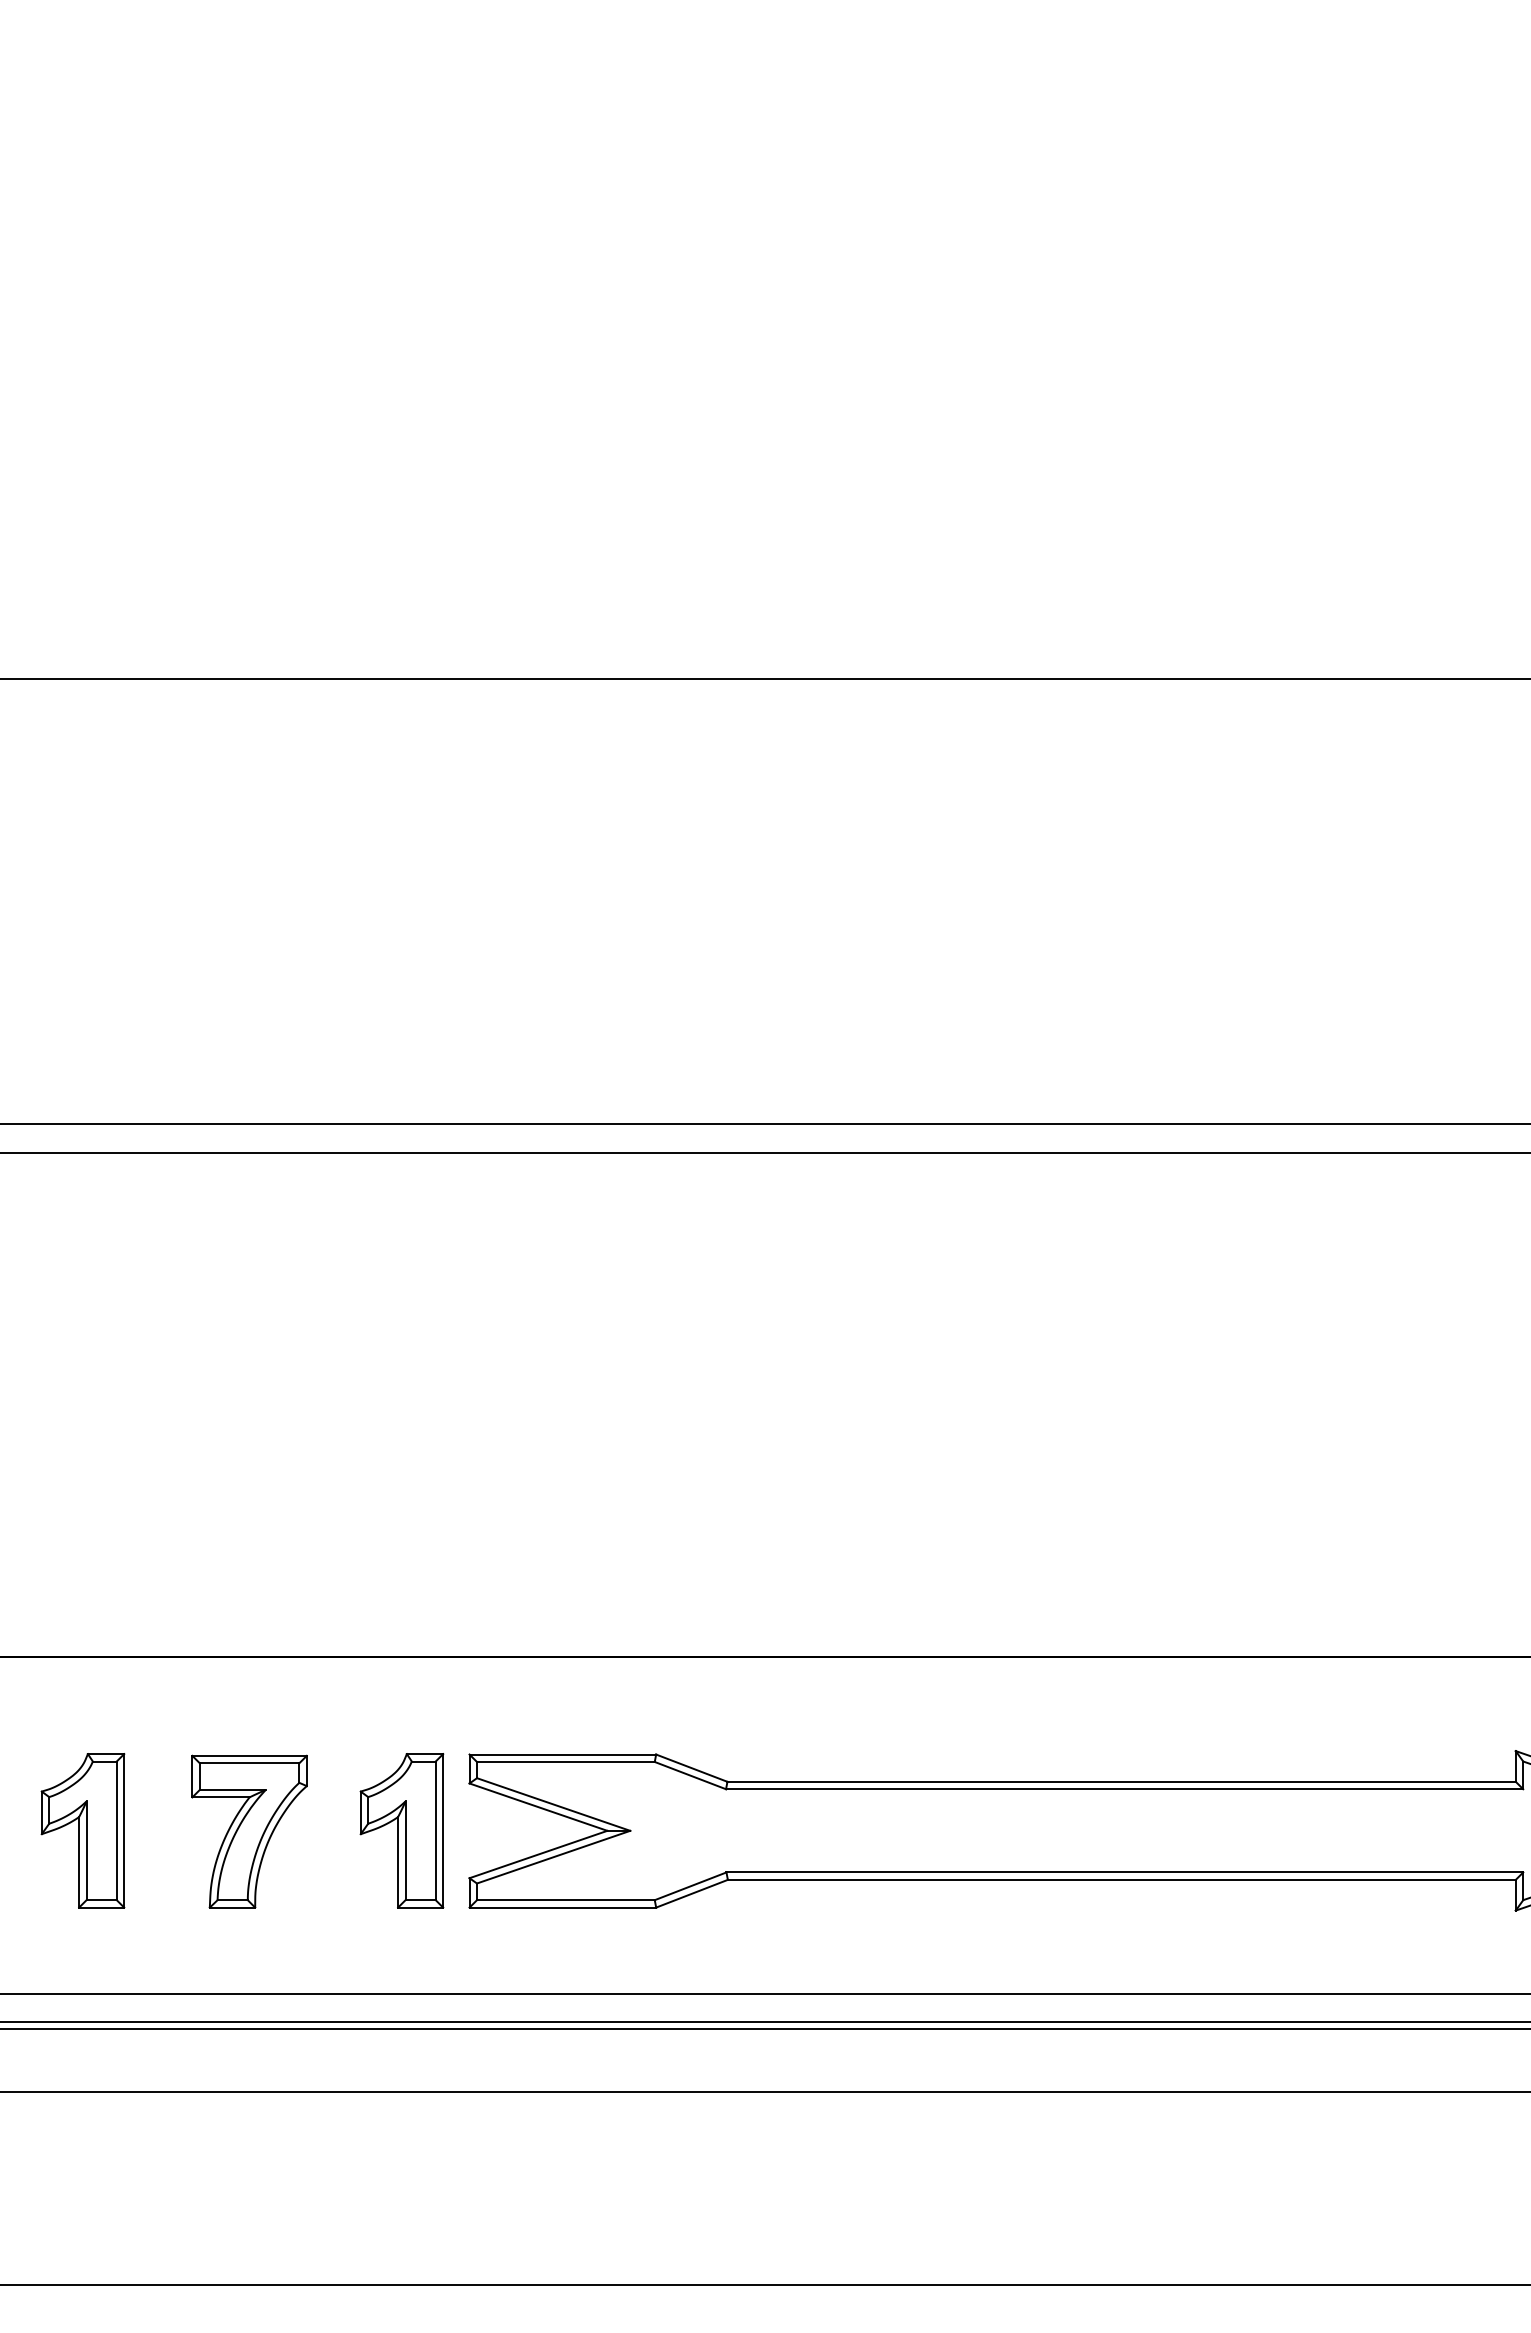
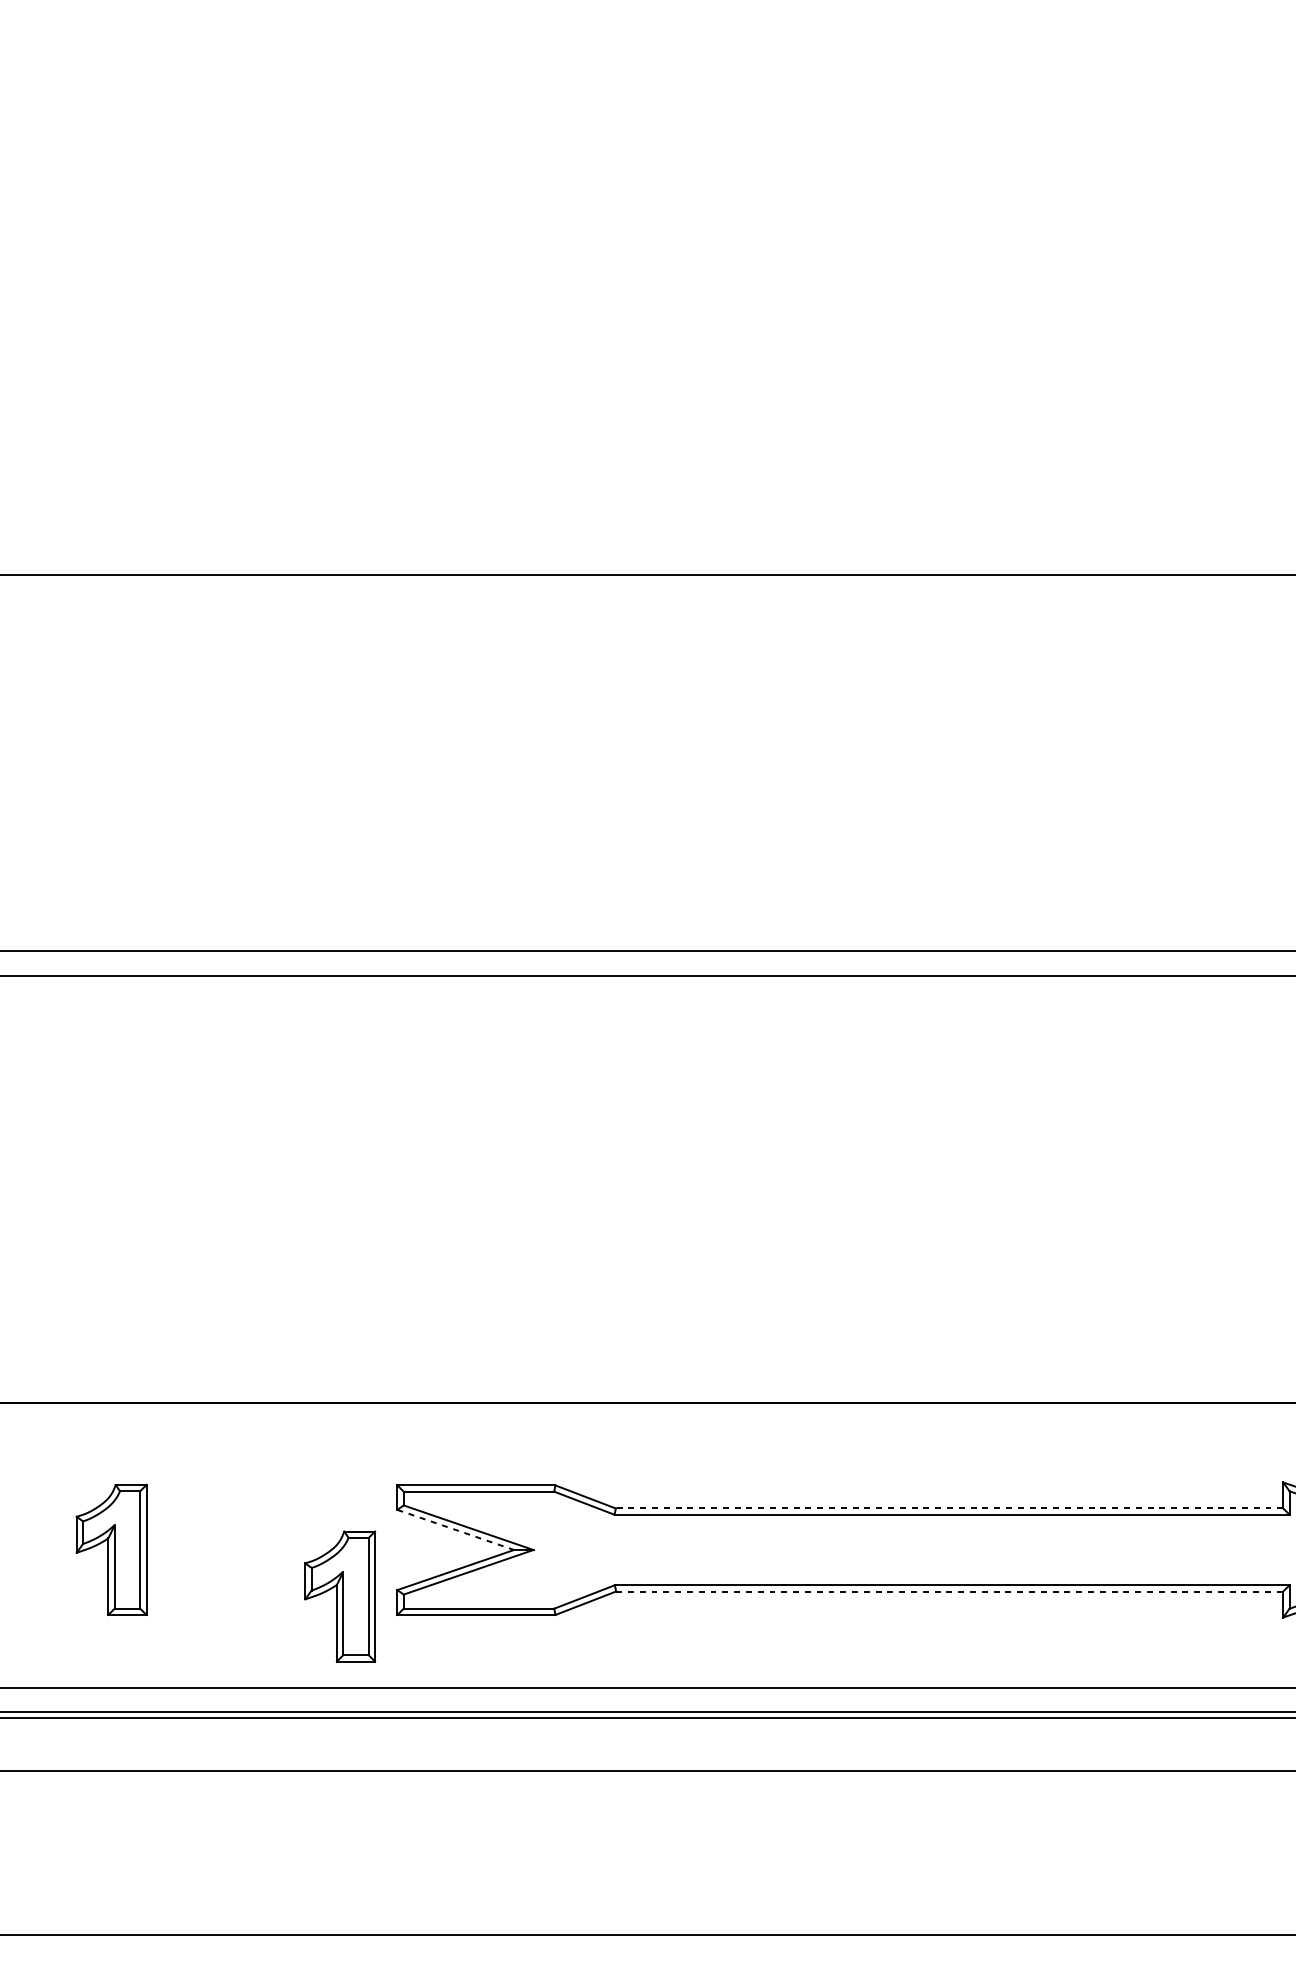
line: (1121, 1781) -> (949, 1508), solid -> dashed
line: (538, 1807) -> (455, 1530), solid -> dashed
part: (82, 1830) -> (111, 1549), moved
part: (401, 1830) -> (339, 1596), moved
part: (249, 1831) -> (211, 1550), removed
line: (1121, 1879) -> (949, 1591), solid -> dashed

